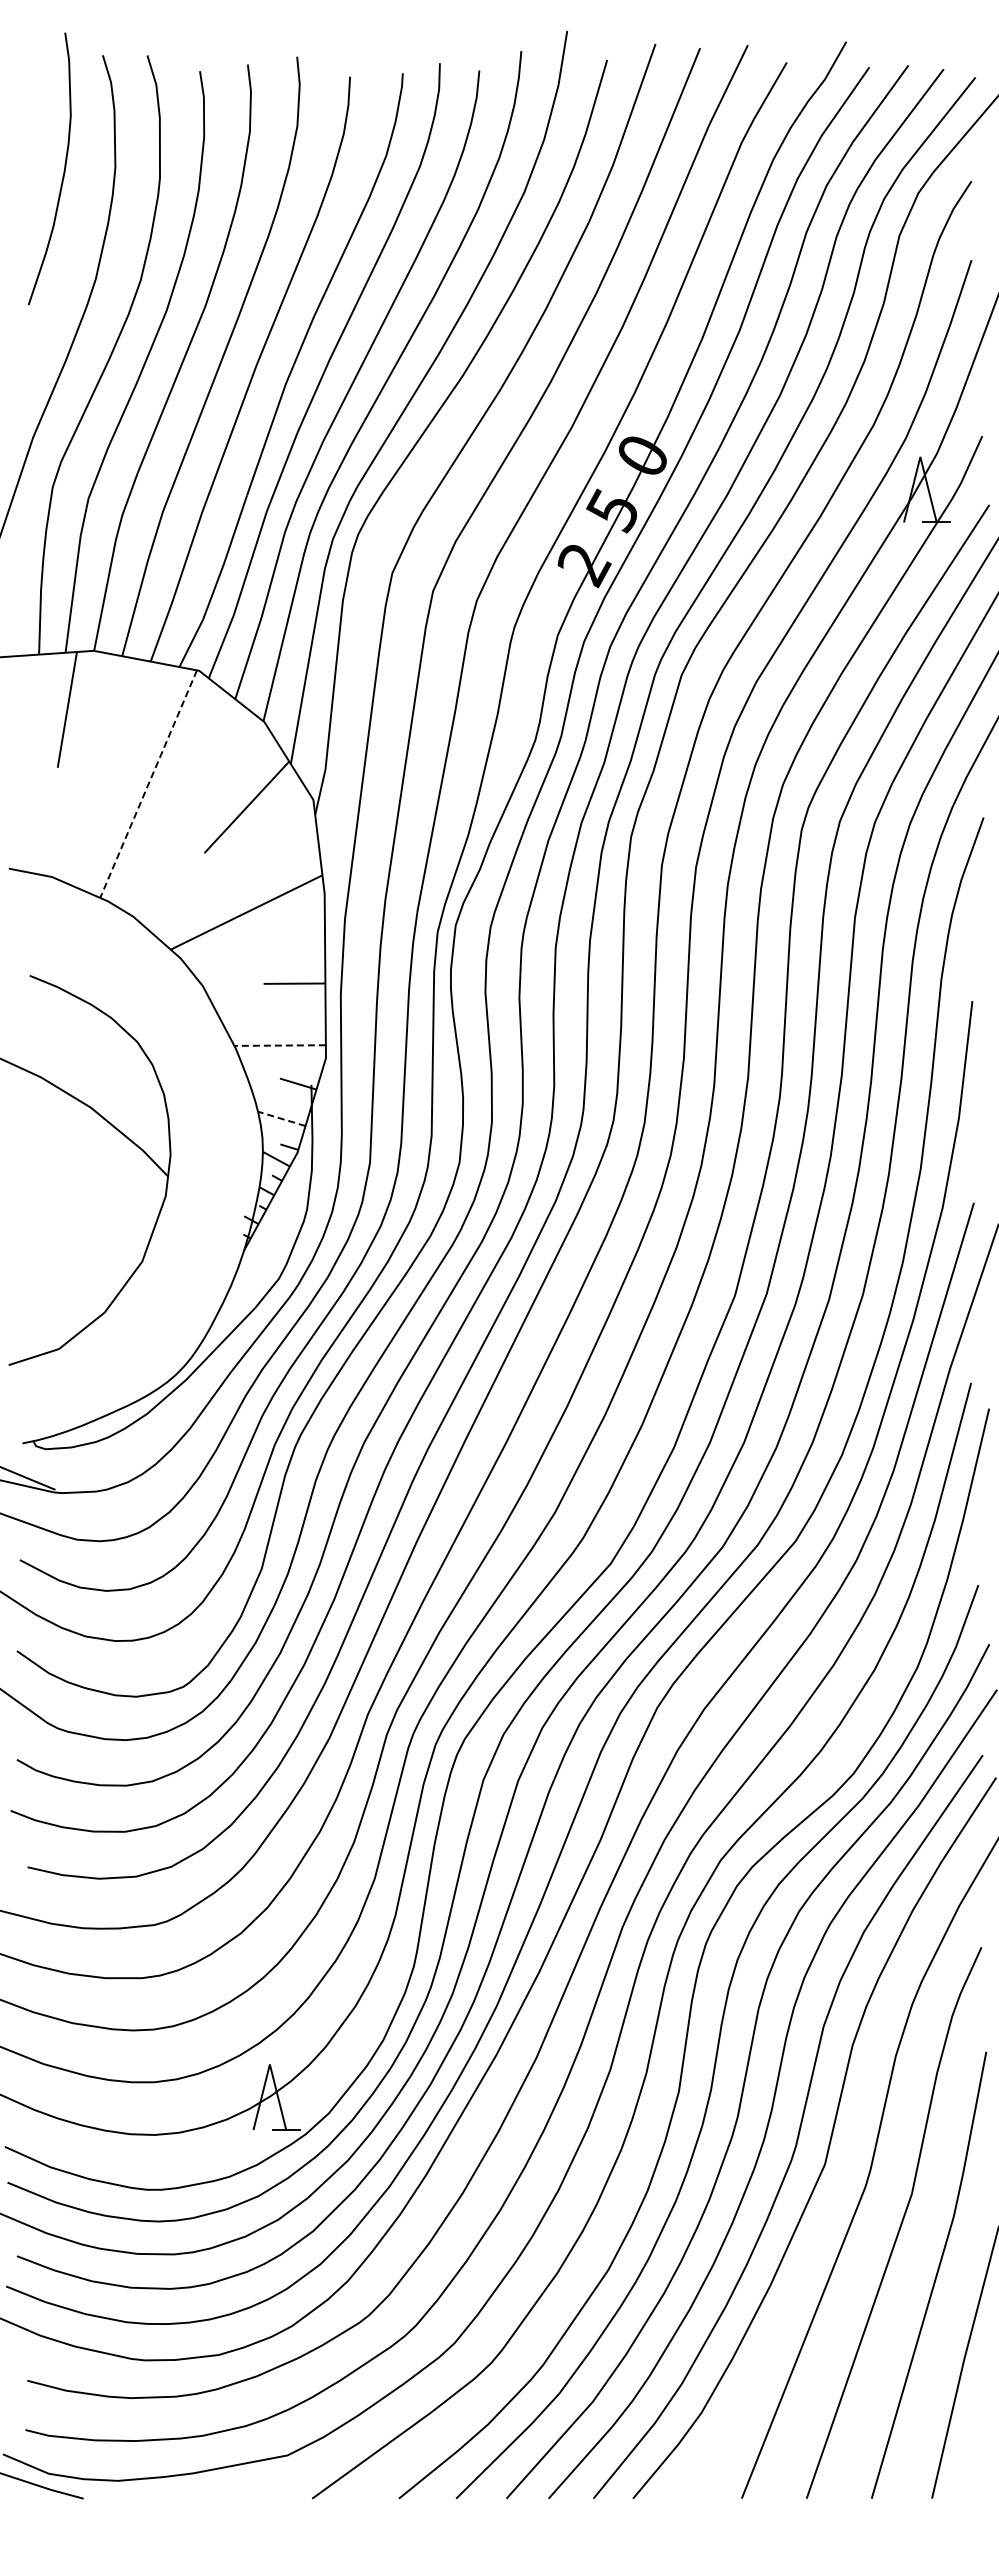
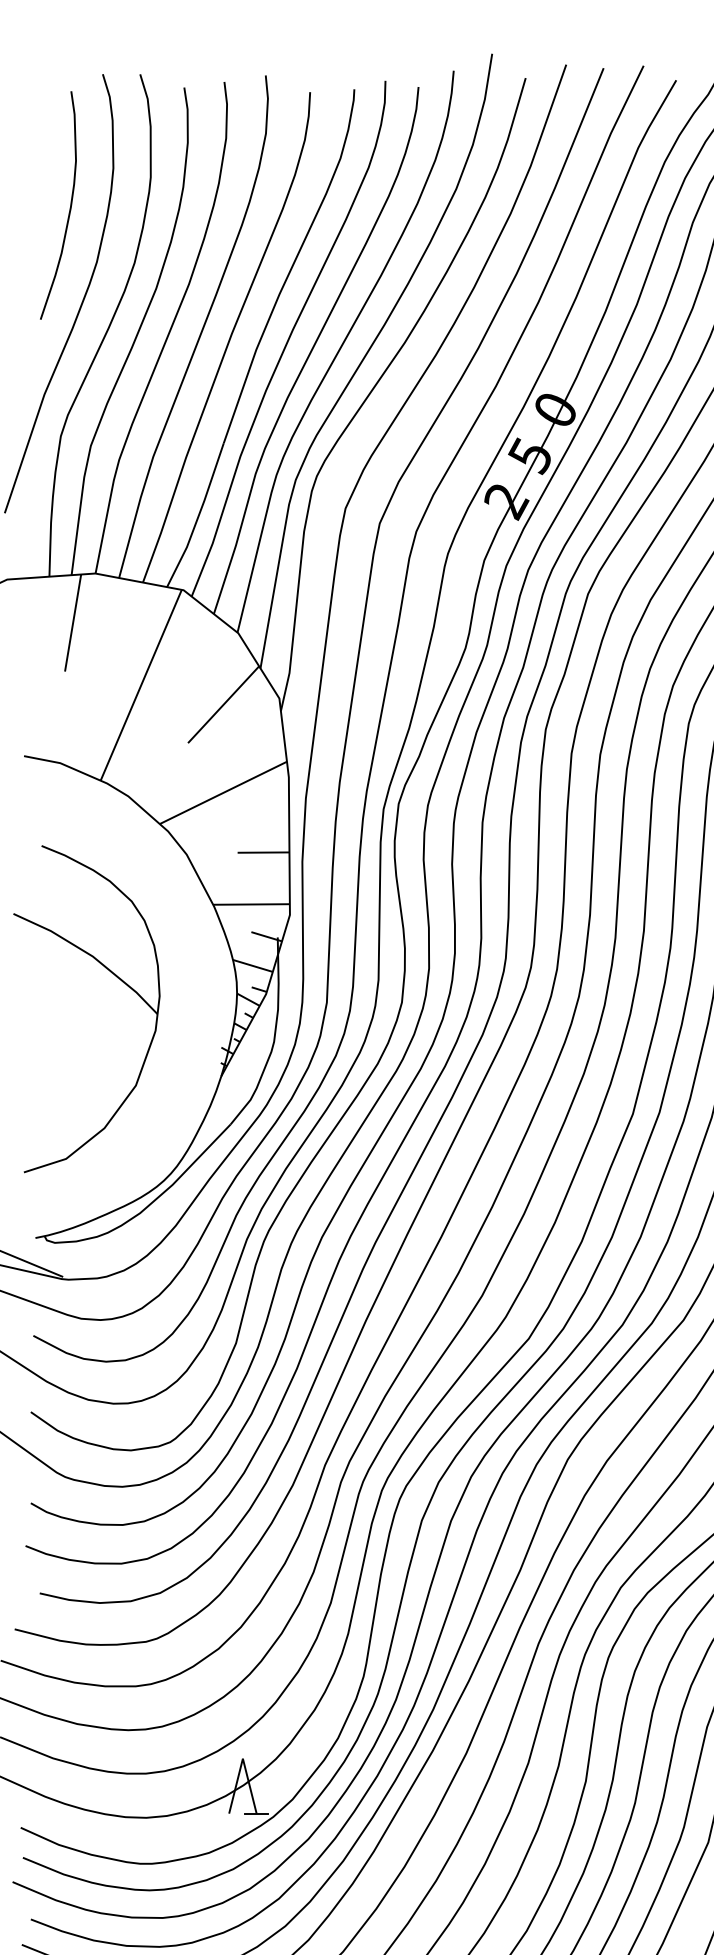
curve: (63, 170) -> (69, 206), moved
line: (148, 784) -> (141, 685), dashed -> solid
line: (280, 1045) -> (251, 904), dashed -> solid
line: (281, 1118) -> (252, 965), dashed -> solid

